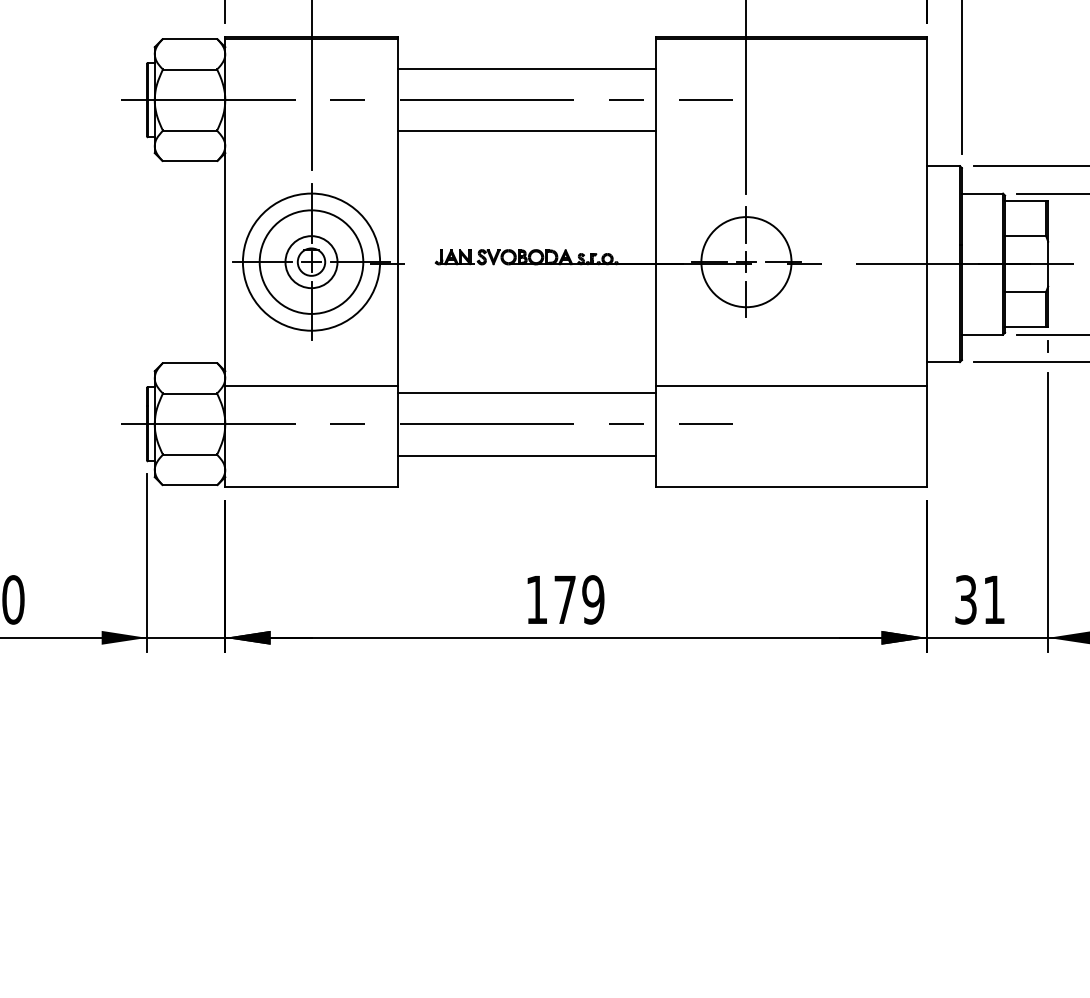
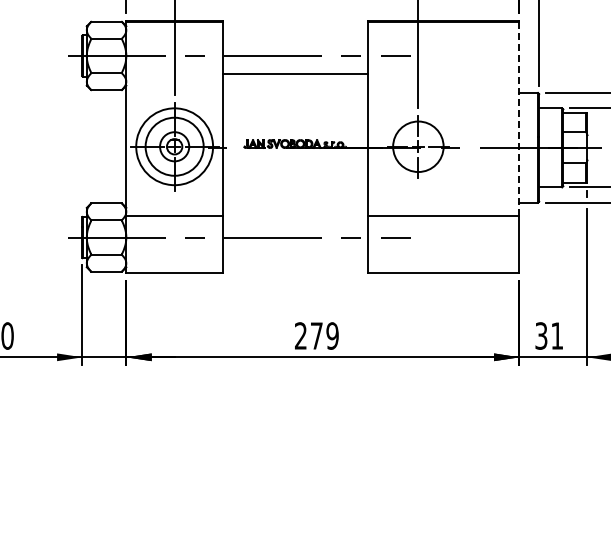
line: (525, 68) -> (294, 38), removed
line: (926, 213) -> (519, 119), solid -> dashed
line: (525, 393) -> (294, 220), removed
line: (525, 456) -> (294, 255), removed
text: (536, 598) -> (300, 335), 179 -> 279

